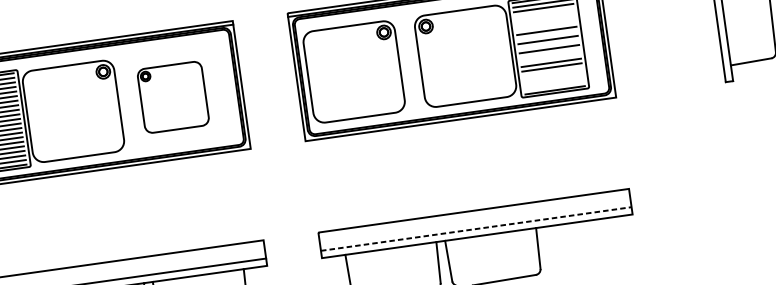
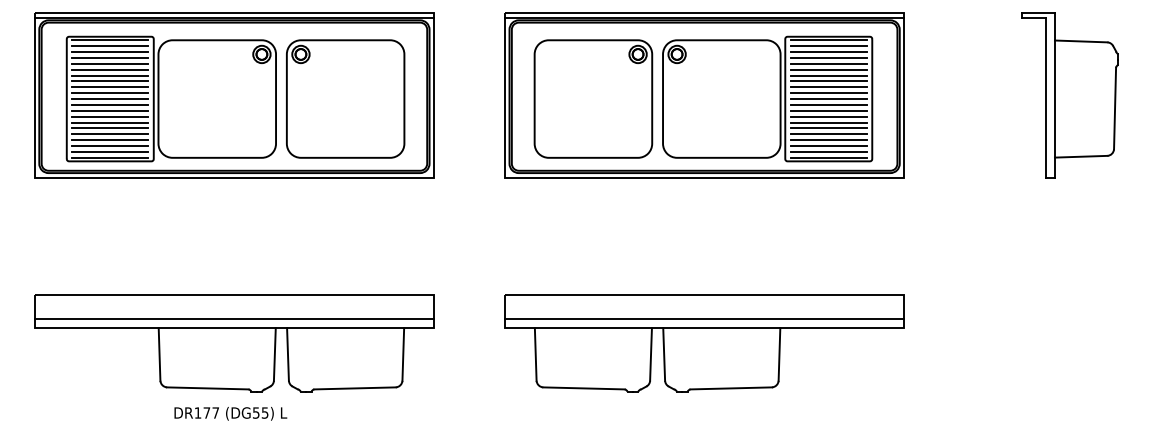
line: (544, 12) -> (828, 57), added
line: (544, 17) -> (828, 63), added
line: (545, 21) -> (828, 69), added
line: (545, 26) -> (828, 75), added
line: (547, 35) -> (828, 87), added
line: (548, 44) -> (828, 99), added
line: (549, 53) -> (828, 110), added
line: (550, 58) -> (828, 116), added
part: (354, 71) -> (593, 98), moved
line: (552, 72) -> (828, 134), added
line: (553, 76) -> (828, 140), added
line: (553, 81) -> (828, 146), added
line: (554, 85) -> (828, 151), added
part: (173, 96) -> (345, 98), size x1.43
line: (476, 228) -> (704, 318), dashed -> solid

